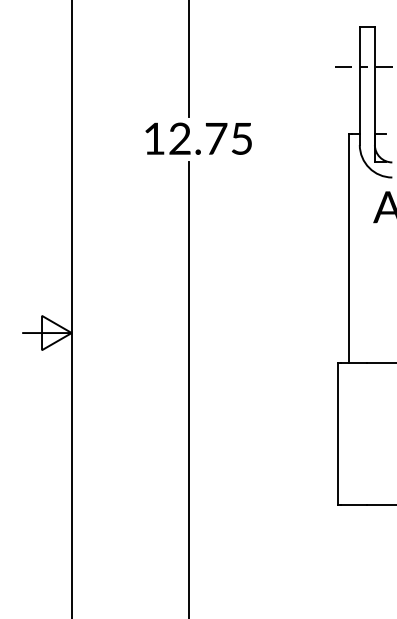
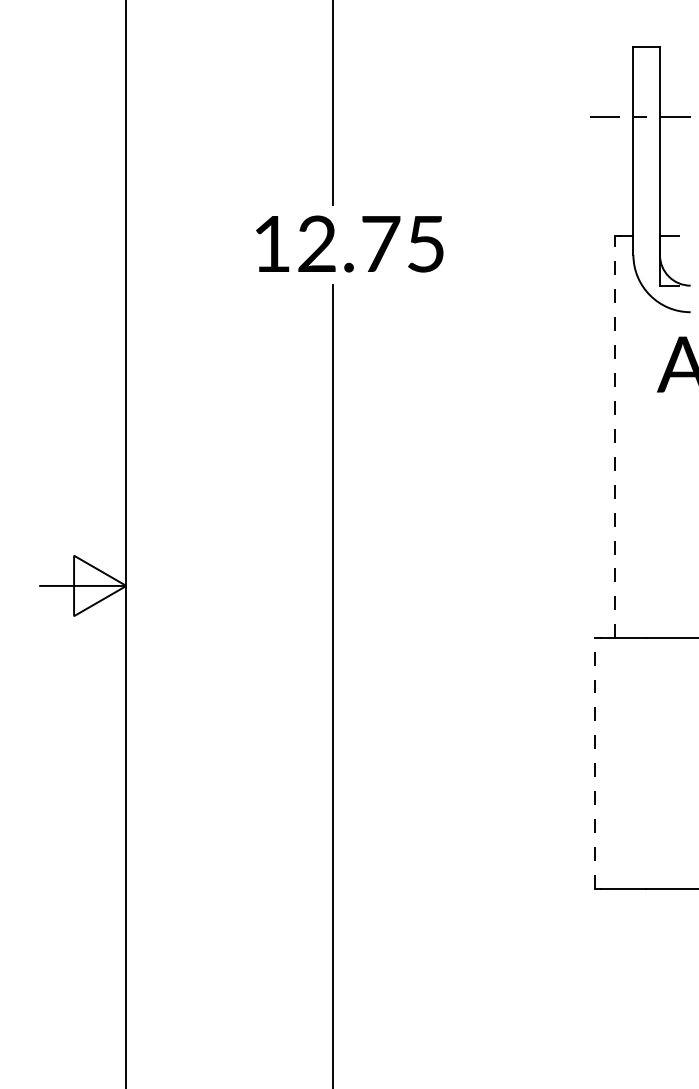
line: (349, 248) -> (615, 437), solid -> dashed
line: (337, 433) -> (594, 762), solid -> dashed

